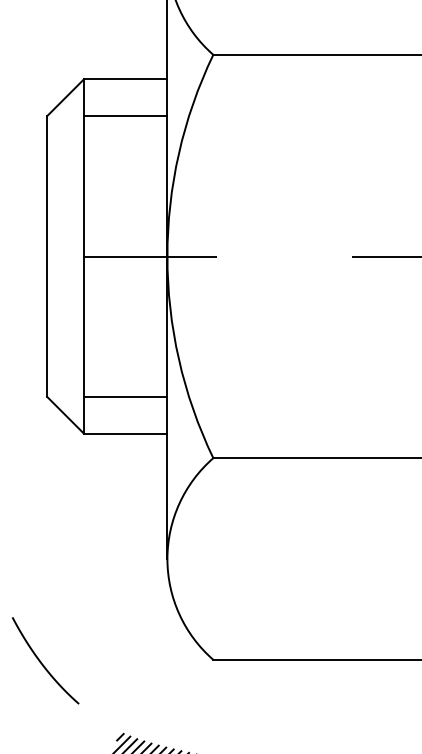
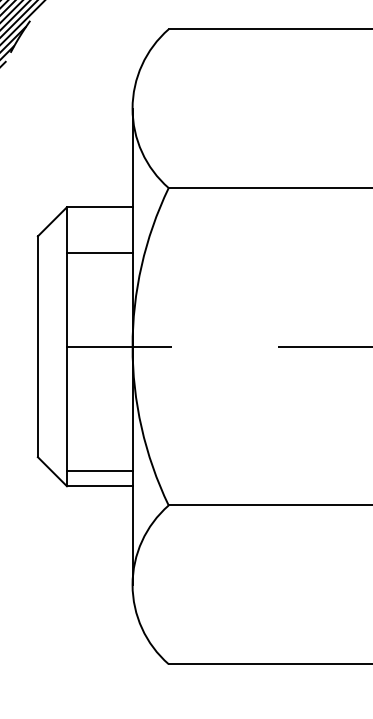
line: (125, 116) -> (99, 253), moved
line: (125, 397) -> (99, 471), moved
curve: (42, 662) -> (34, 666), removed

